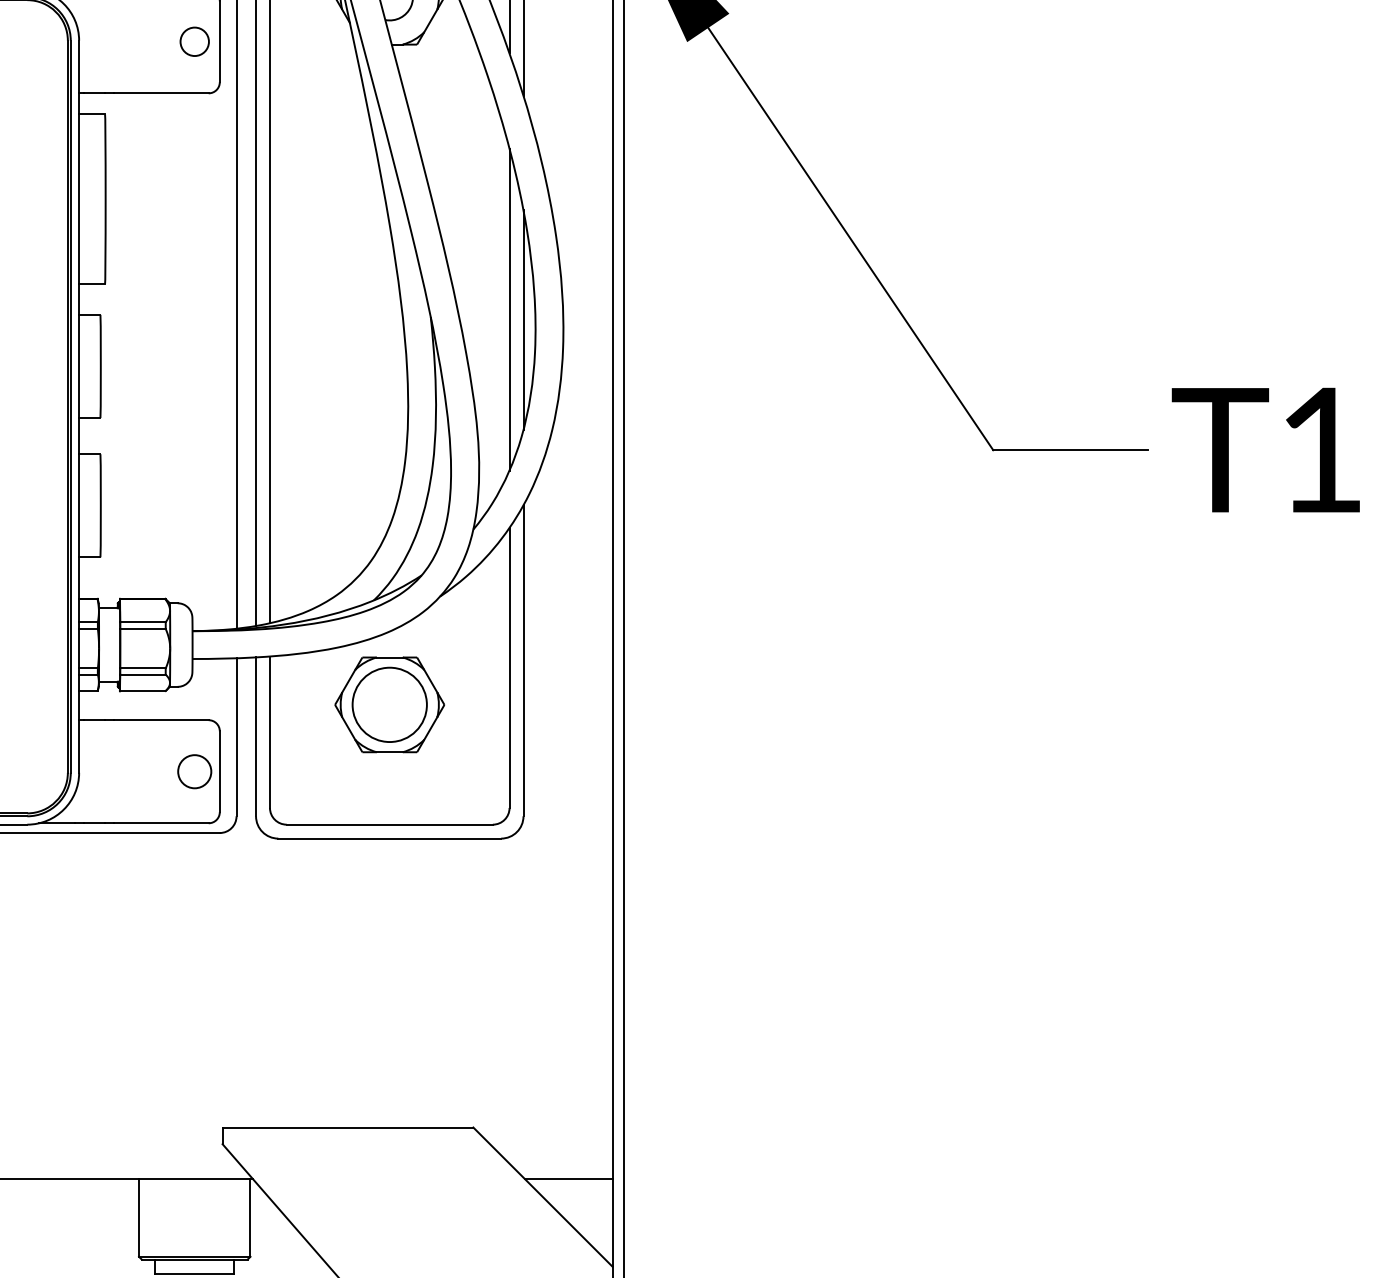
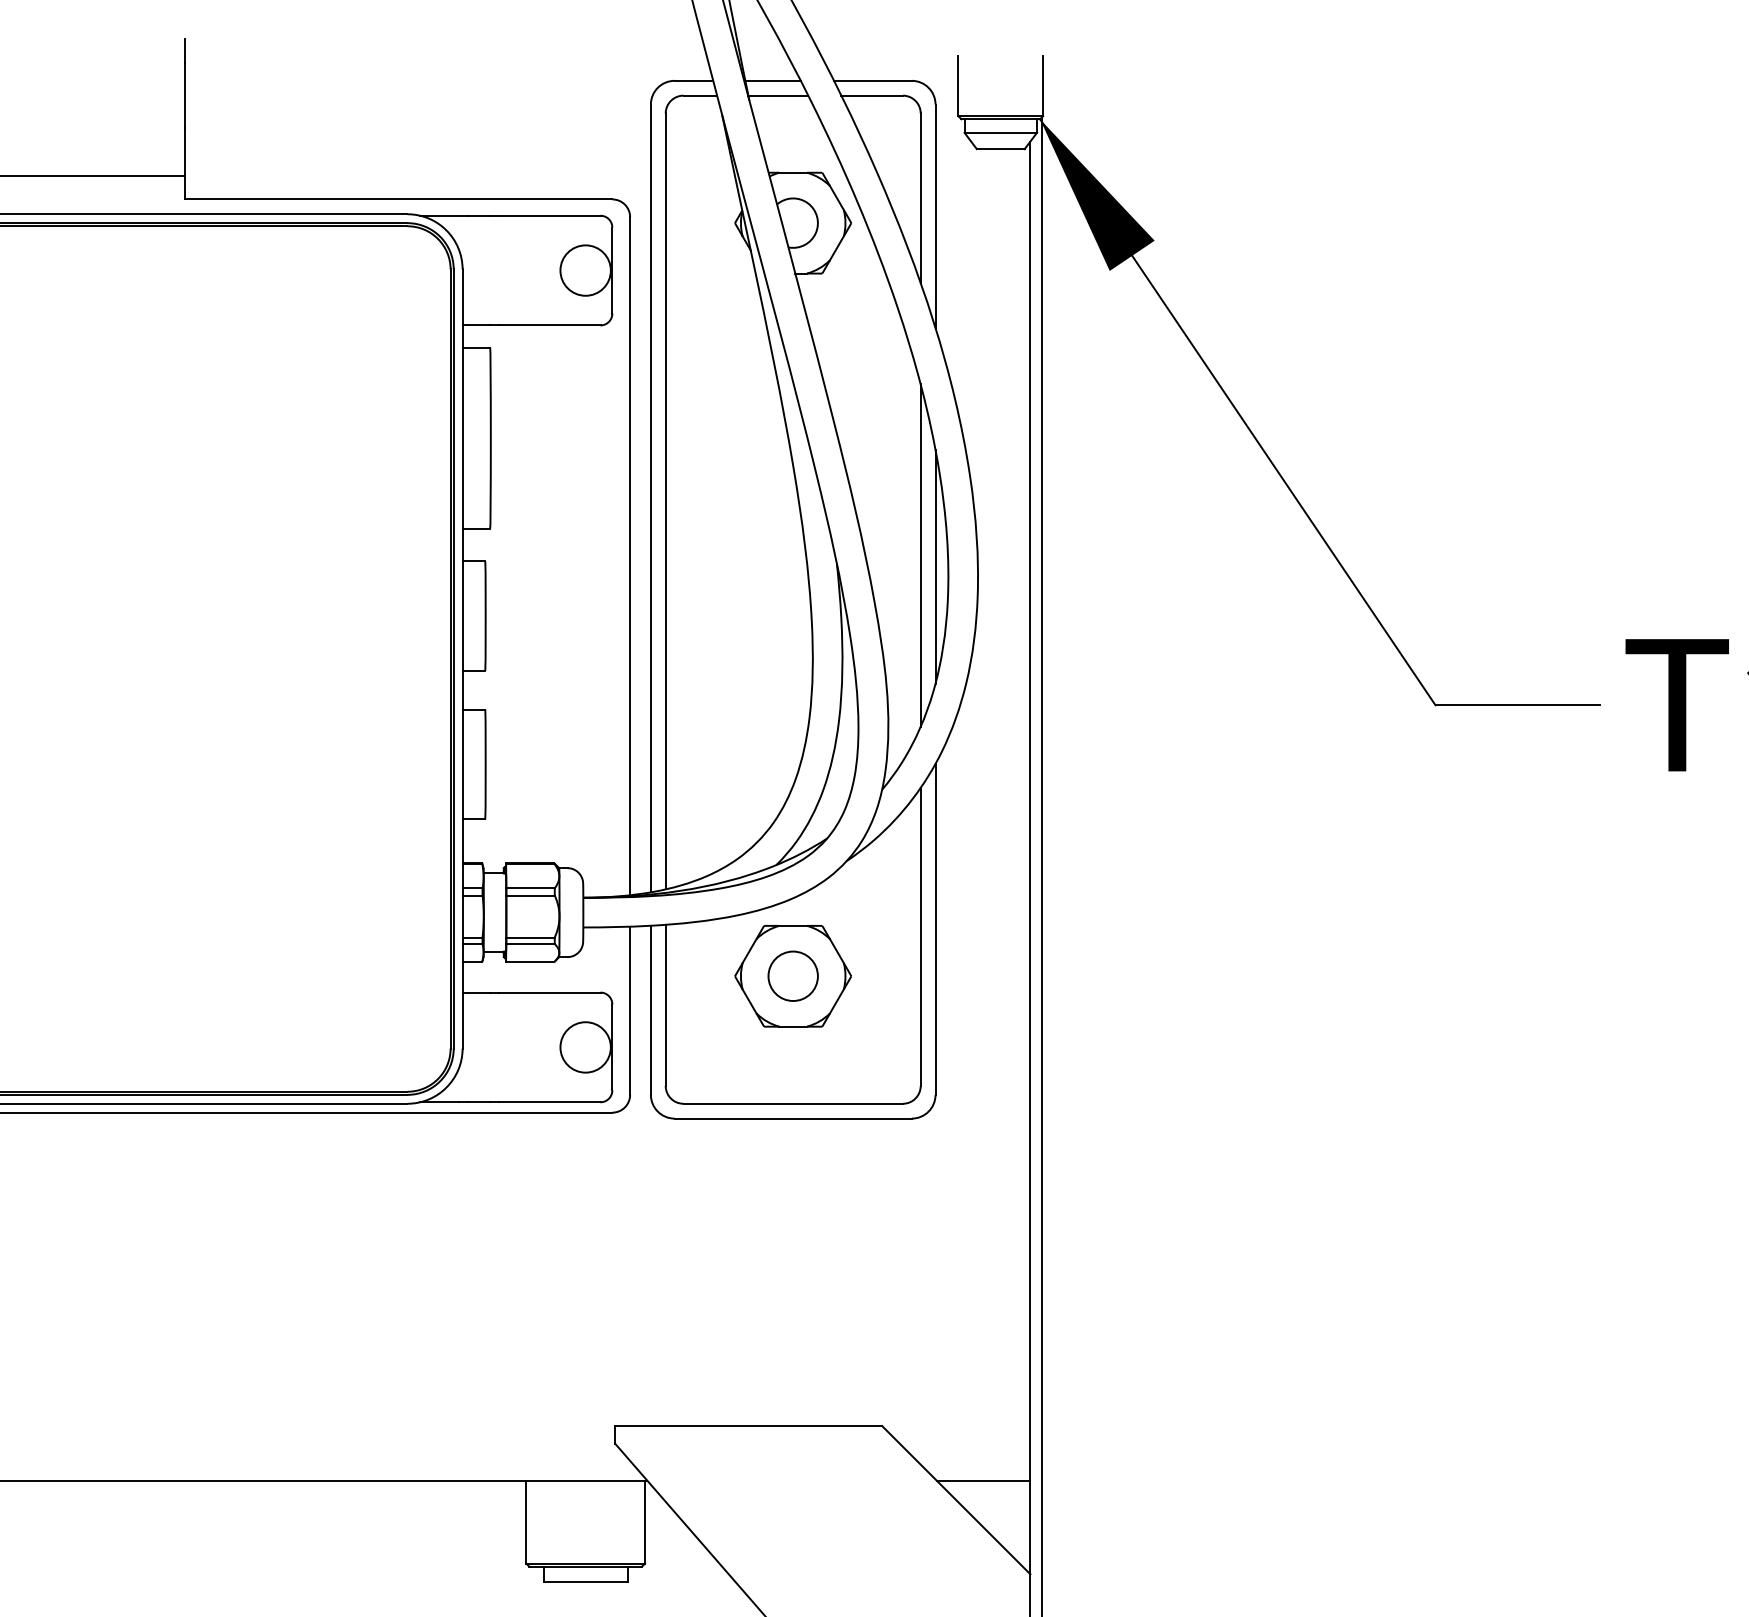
circle: (194, 41) -> (585, 270), size x1.67
circle: (389, 705) -> (792, 976), size x0.62
circle: (194, 771) -> (585, 1047), size x1.43

